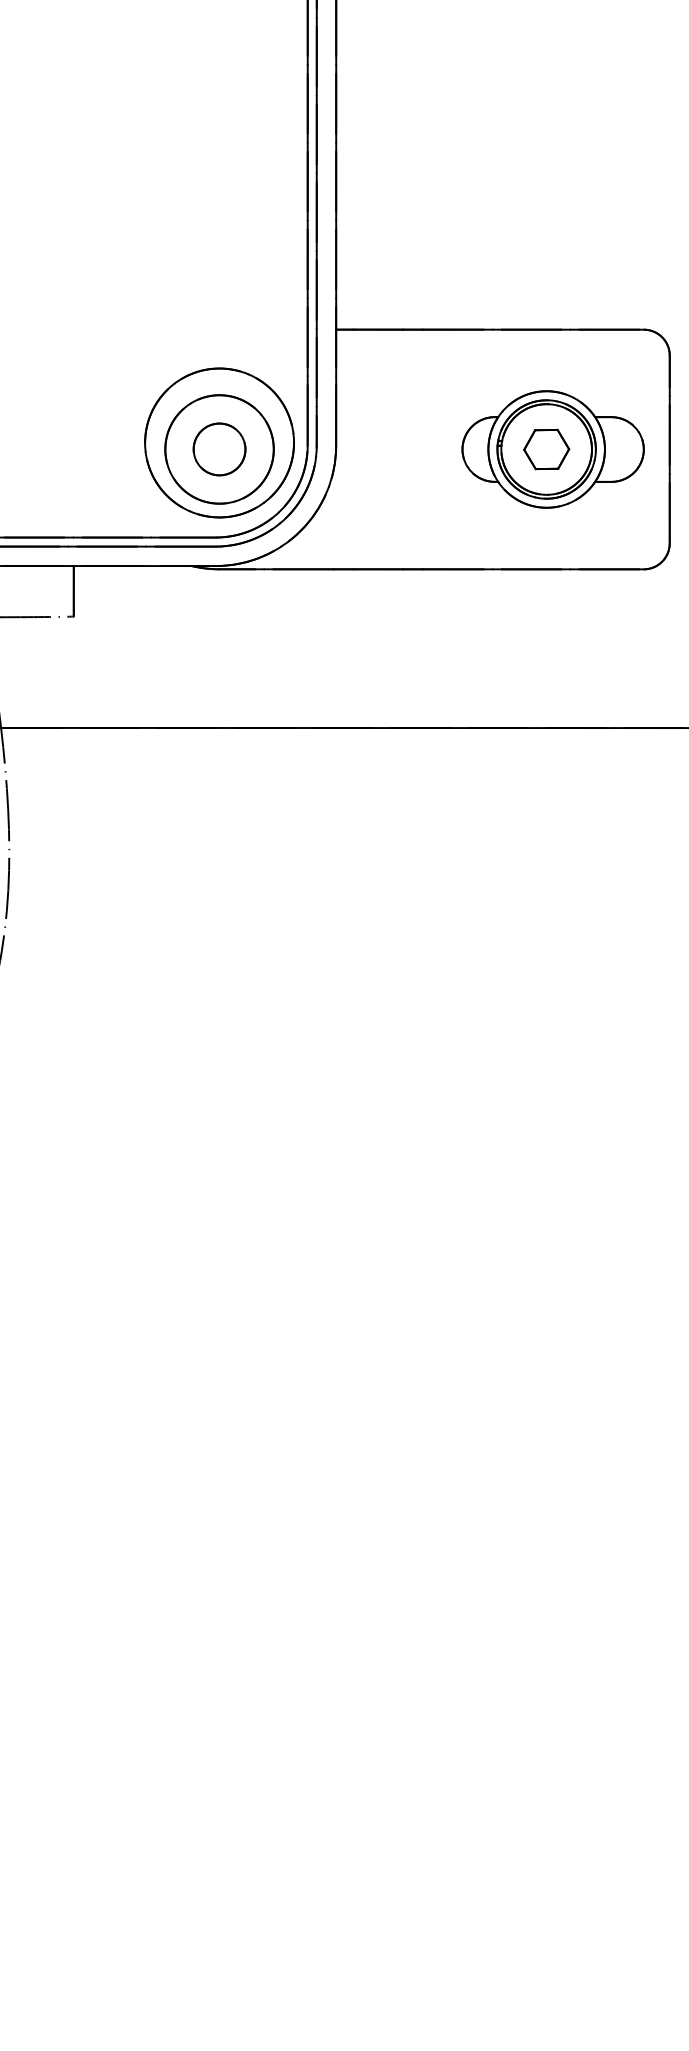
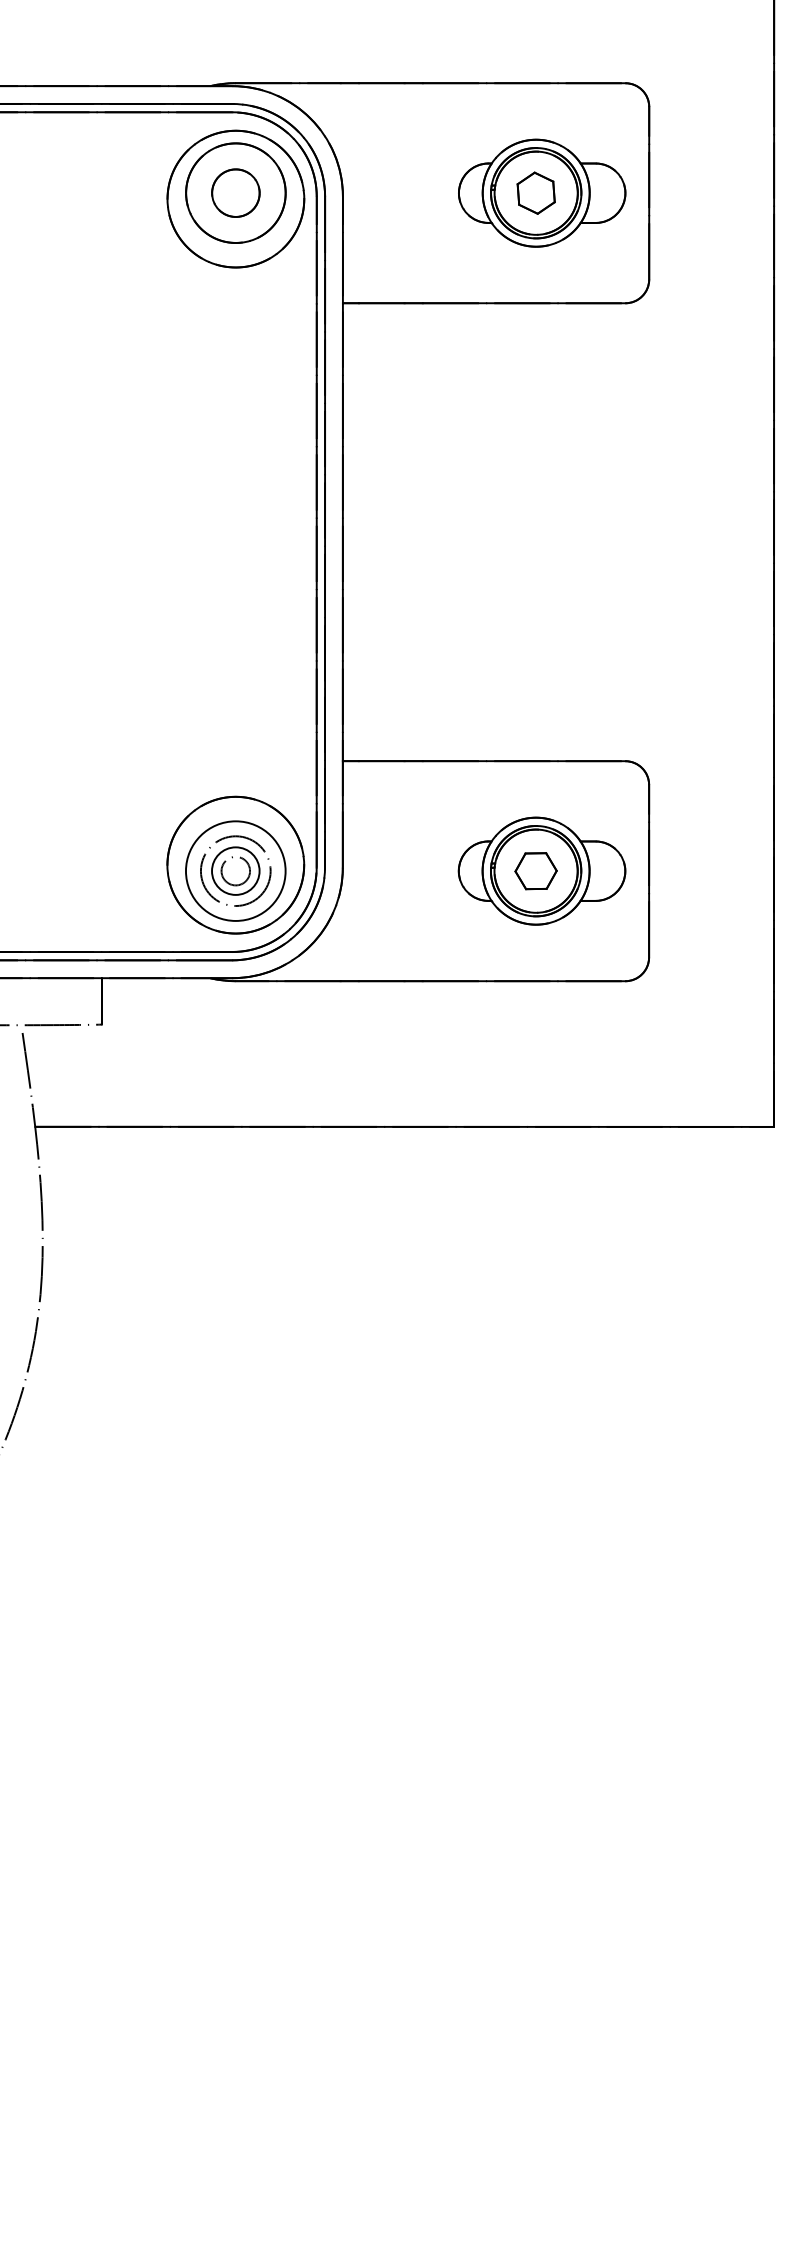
circle: (219, 448) -> (235, 870), size x0.6
circle: (219, 448) -> (235, 870), size x0.7

